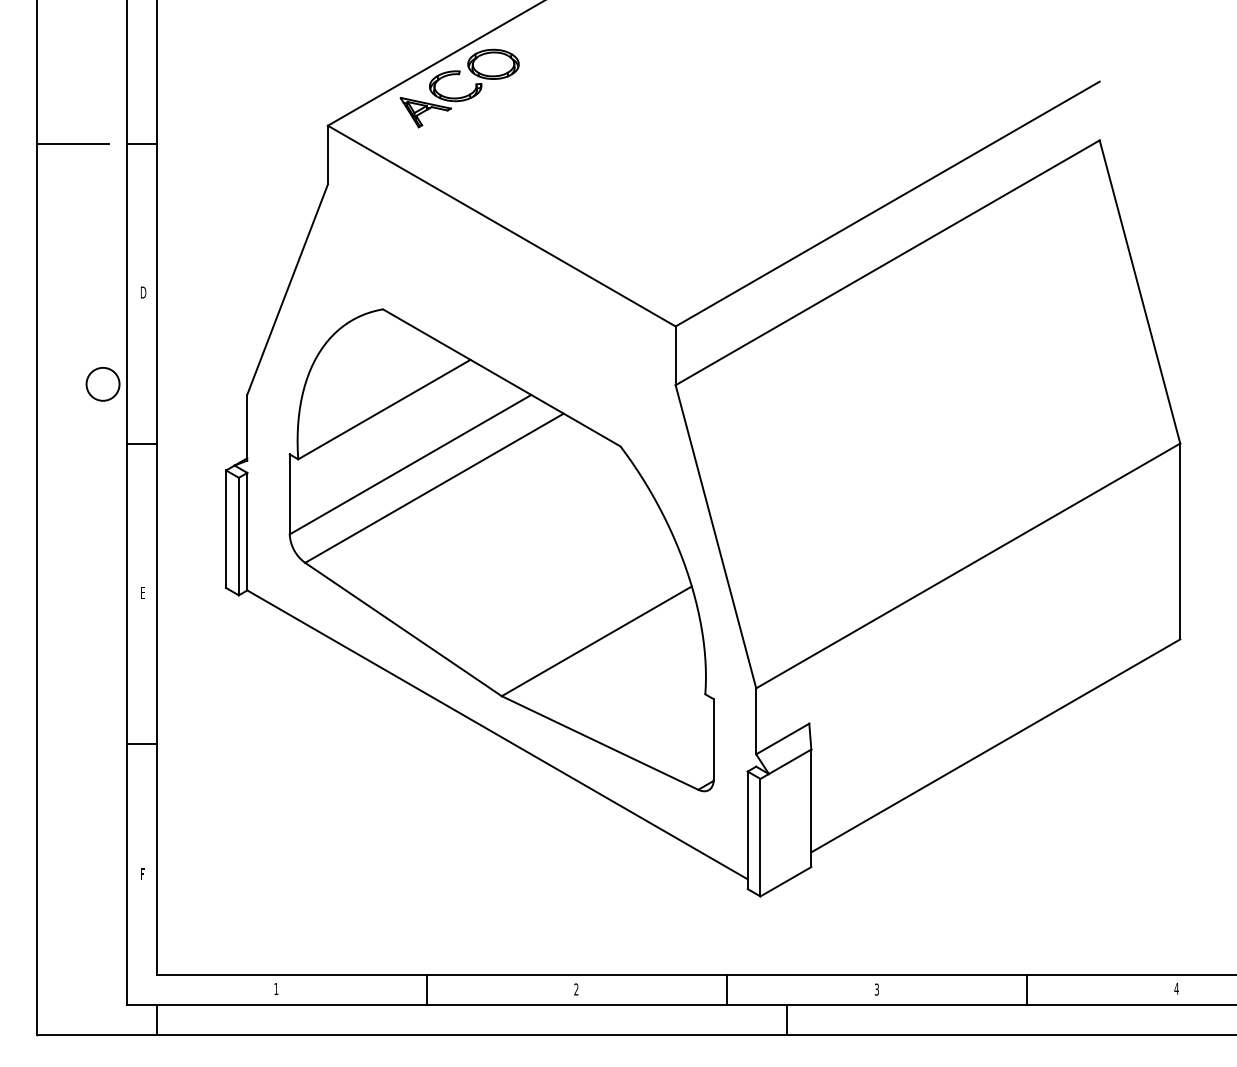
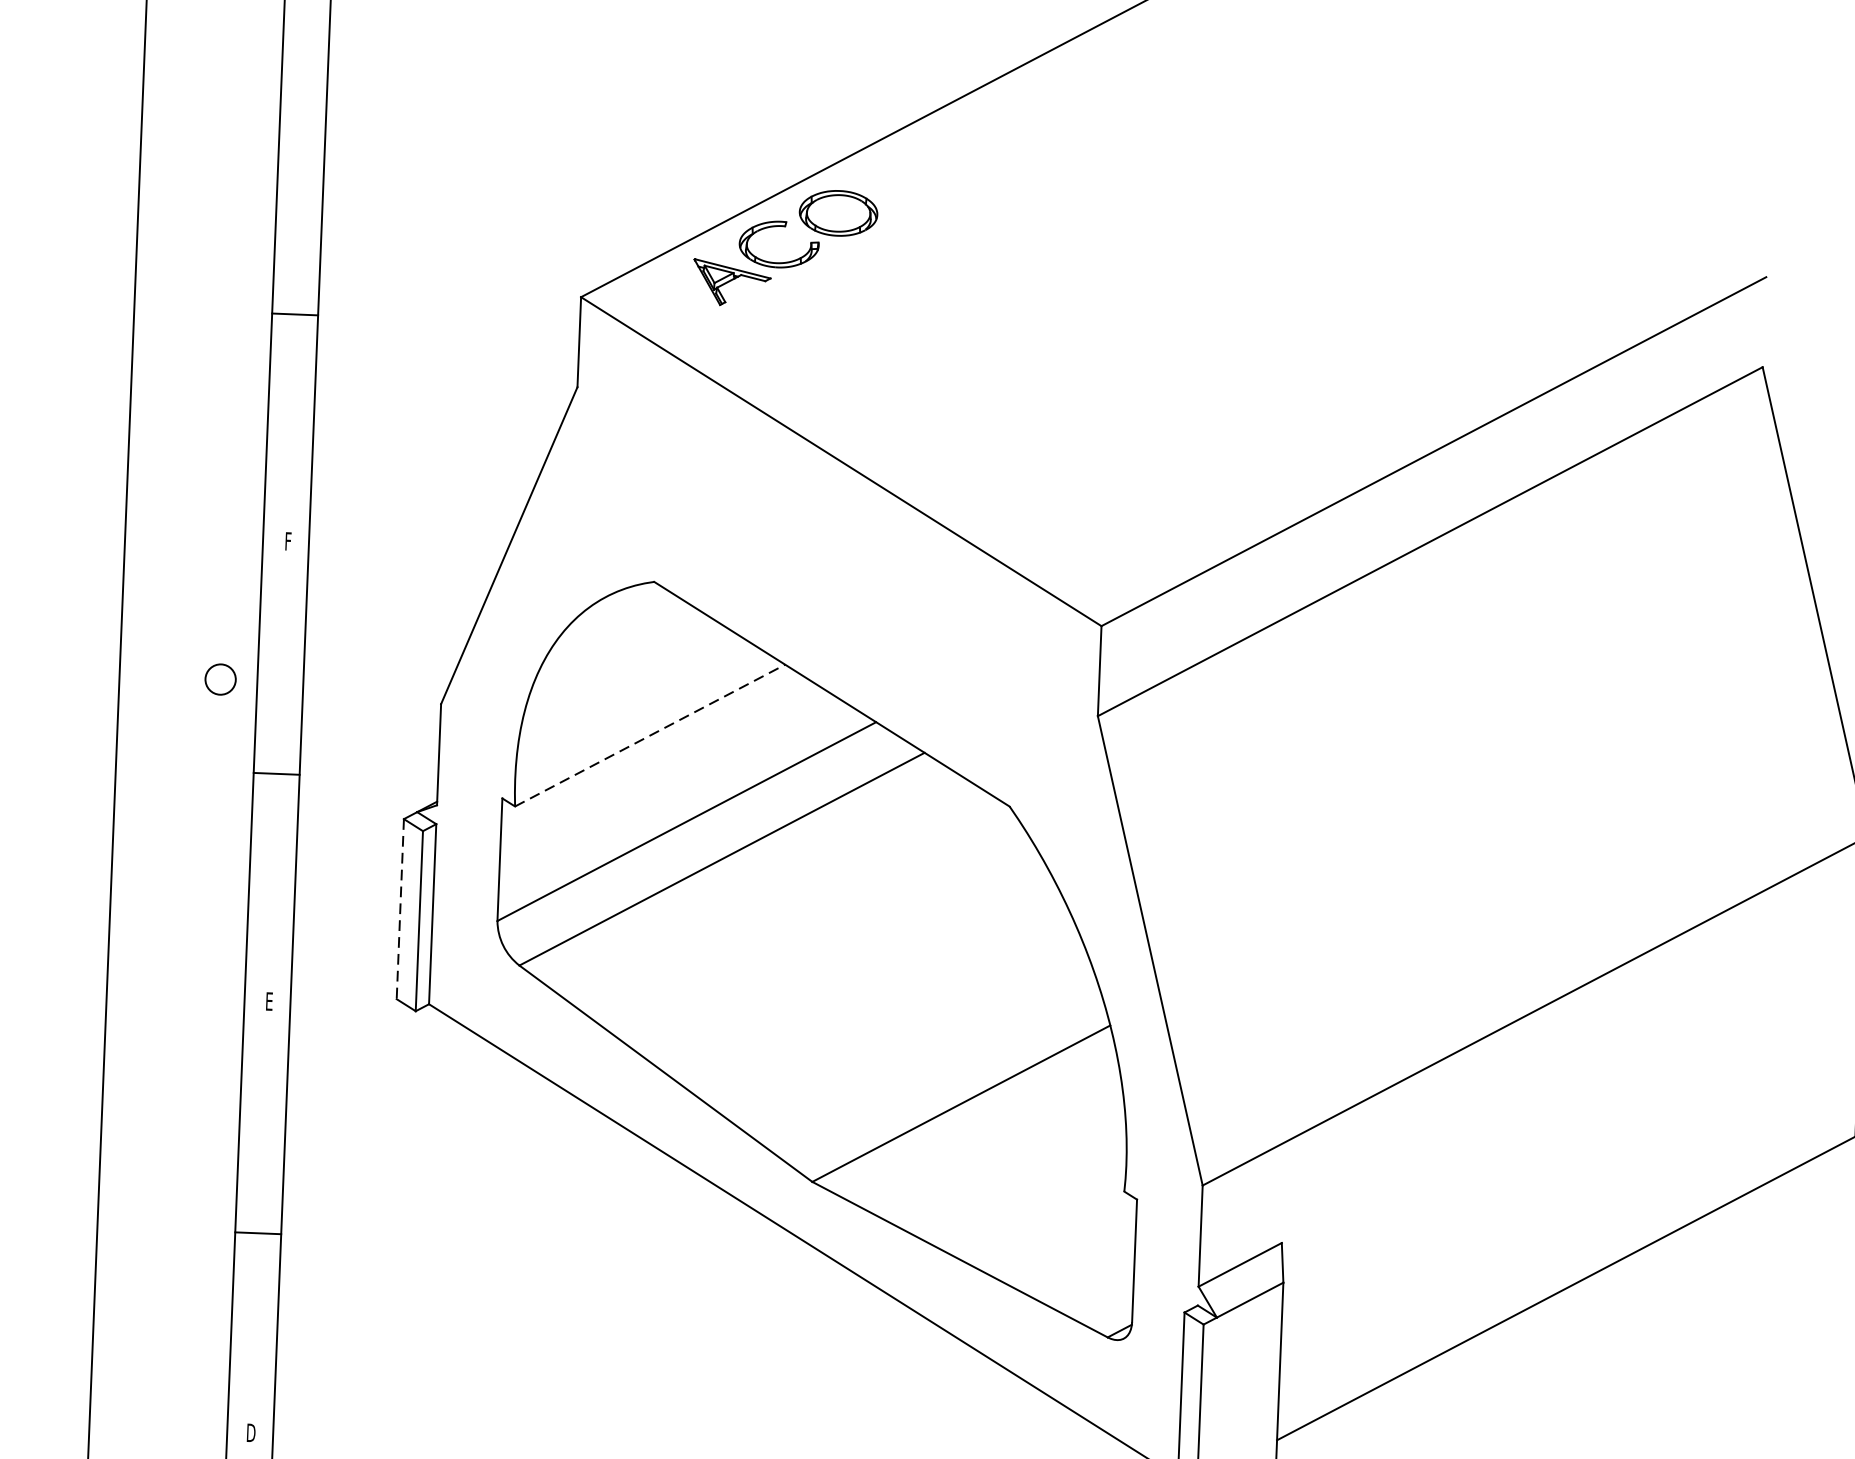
line: (73, 144) -> (190, 310), removed
text: (143, 292) -> (288, 541), D -> F
circle: (102, 383) -> (219, 678), size x0.6
line: (384, 409) -> (650, 735), solid -> dashed
line: (226, 529) -> (400, 909), solid -> dashed
text: (142, 874) -> (250, 1432), F -> D

